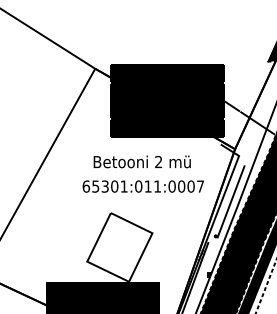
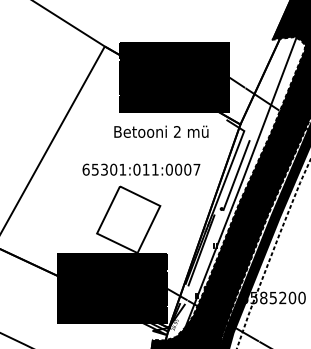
text: (142, 161) -> (161, 131), moved
text: (143, 186) -> (141, 169), moved

